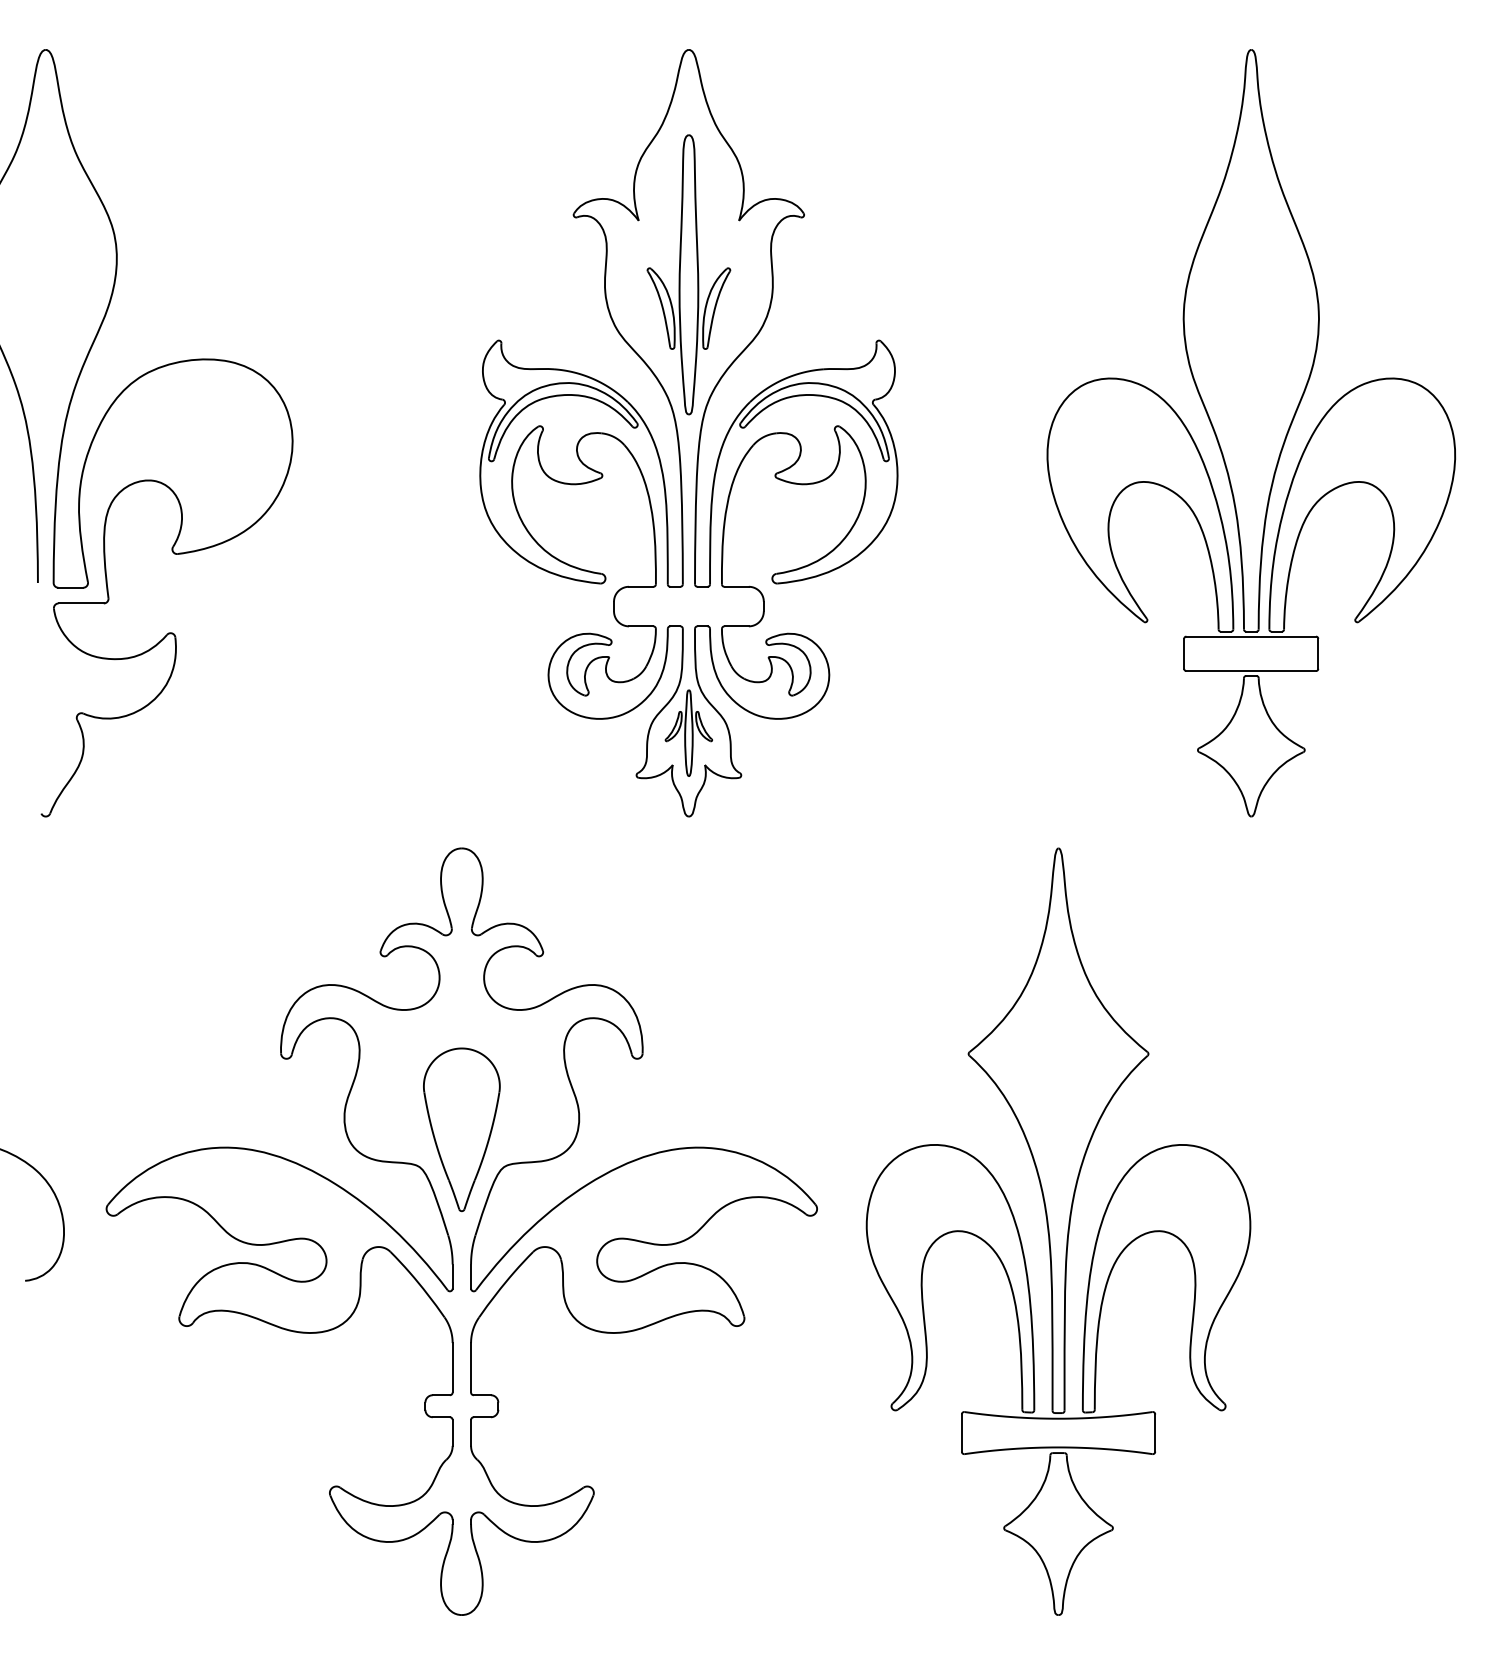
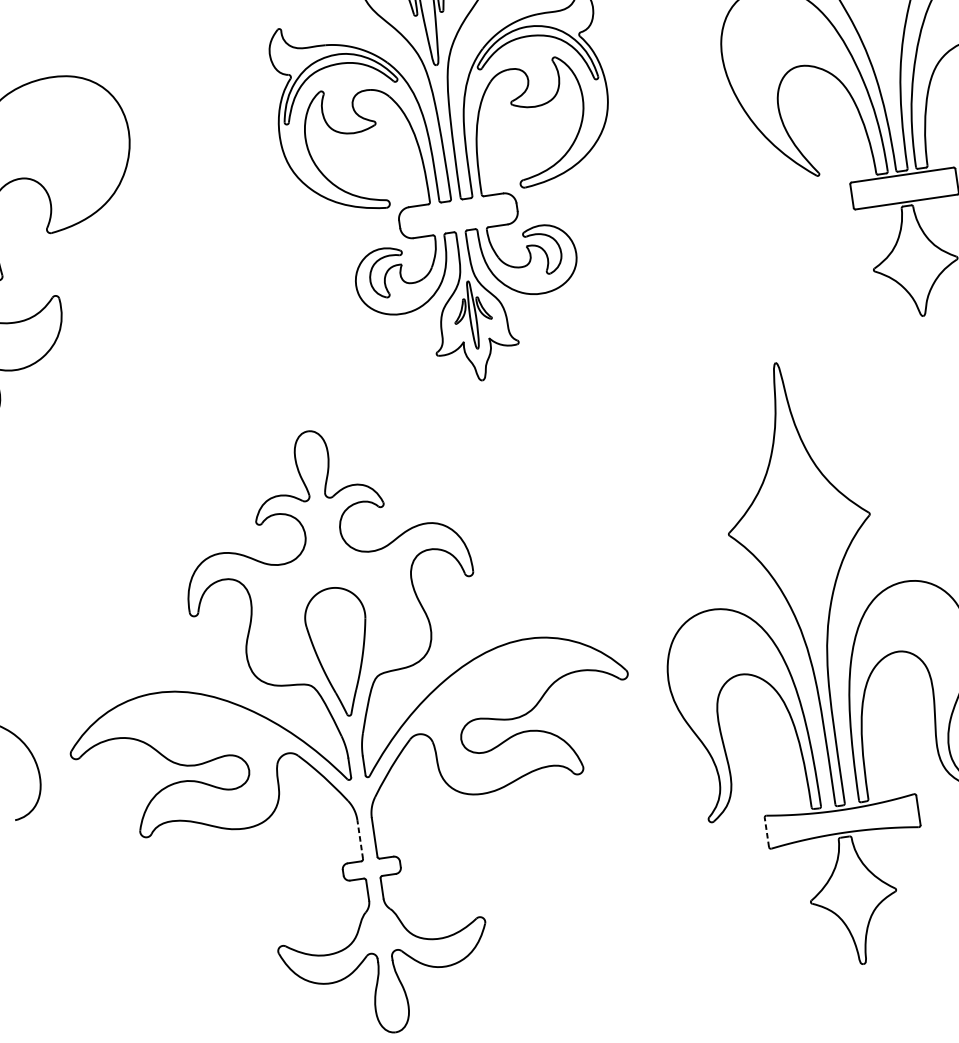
line: (452, 1367) -> (360, 839), solid -> dashed
line: (961, 1433) -> (766, 832), solid -> dashed

